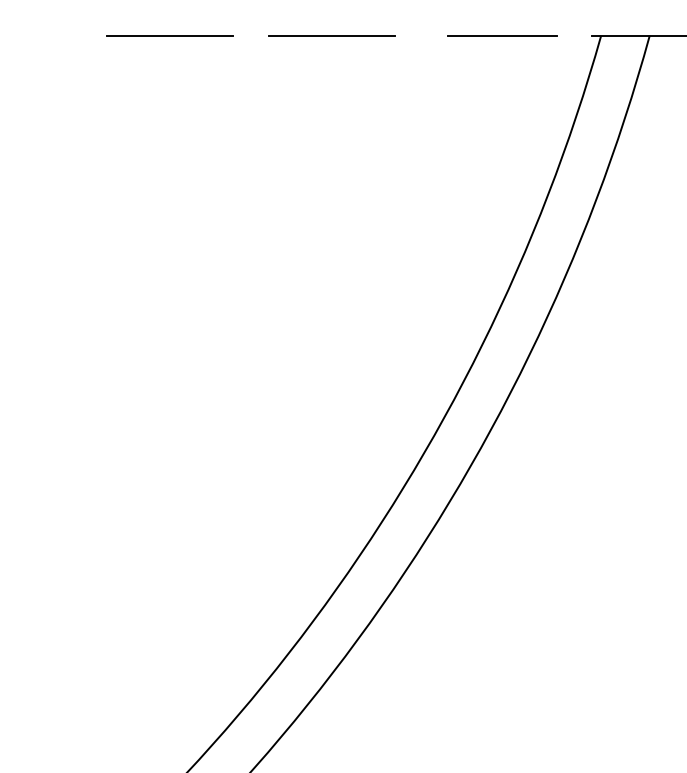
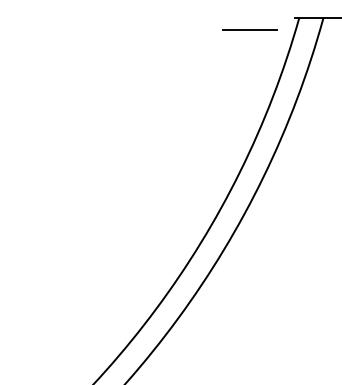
line: (169, 35) -> (84, 17), removed
line: (330, 35) -> (164, 17), removed
line: (501, 35) -> (249, 29), moved

